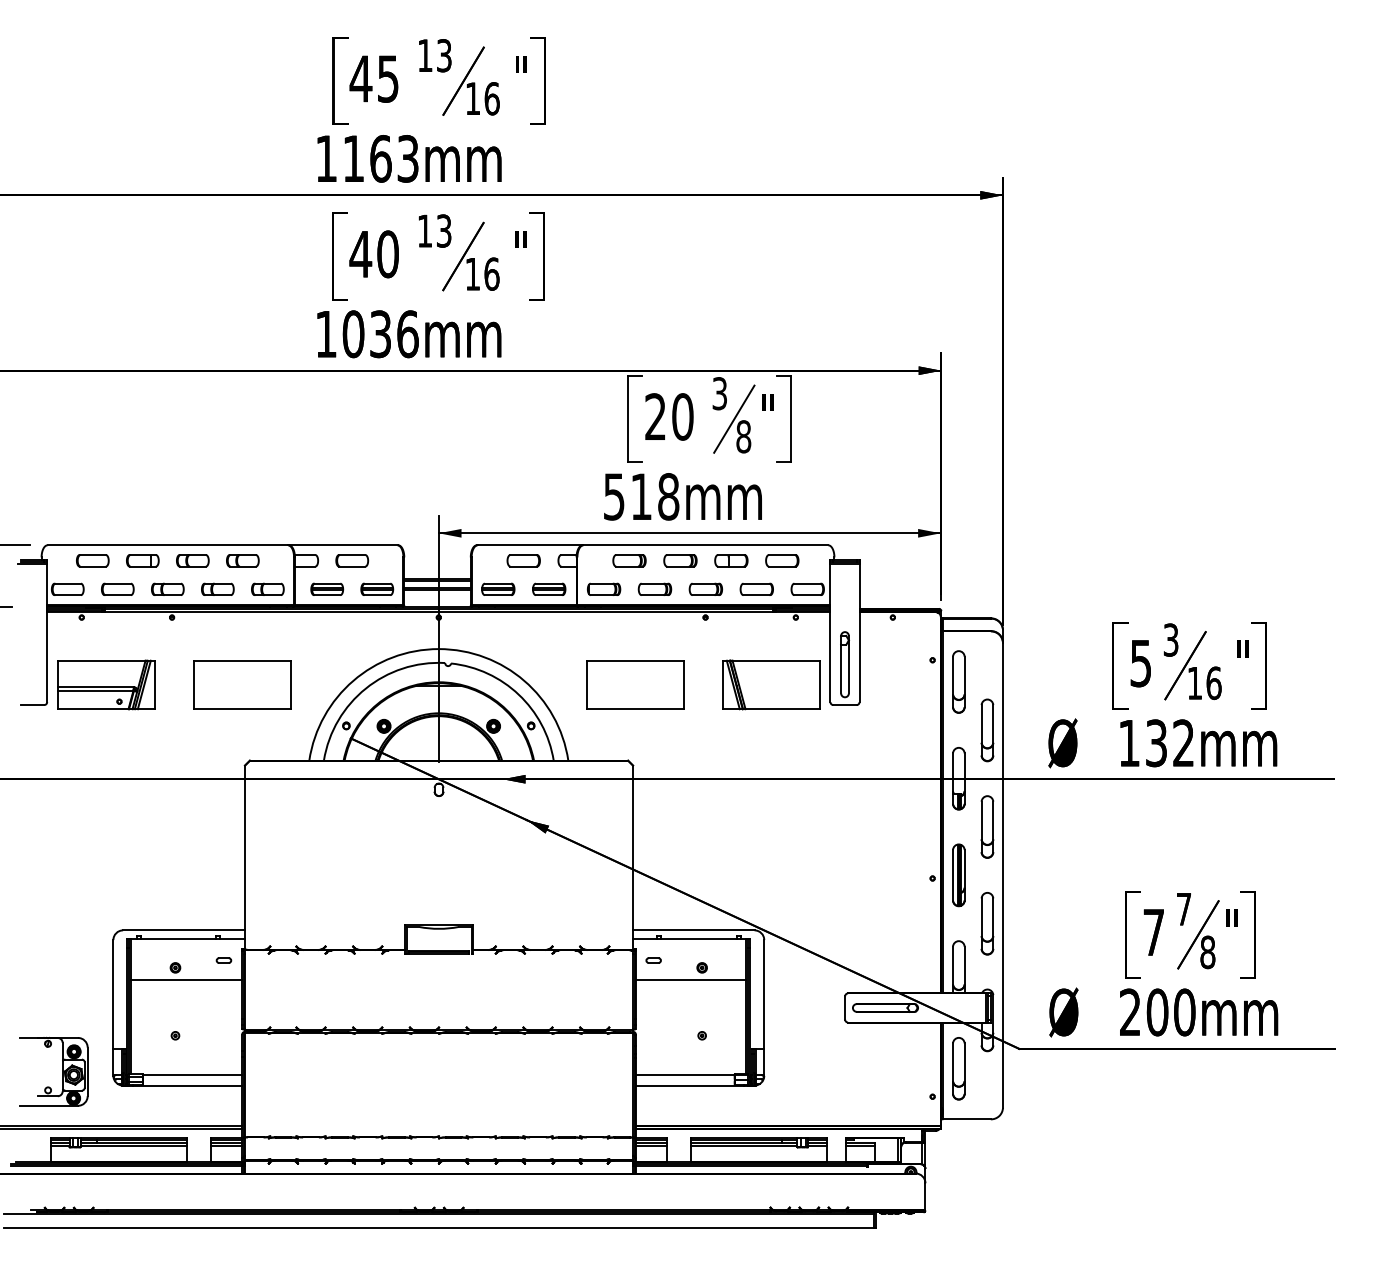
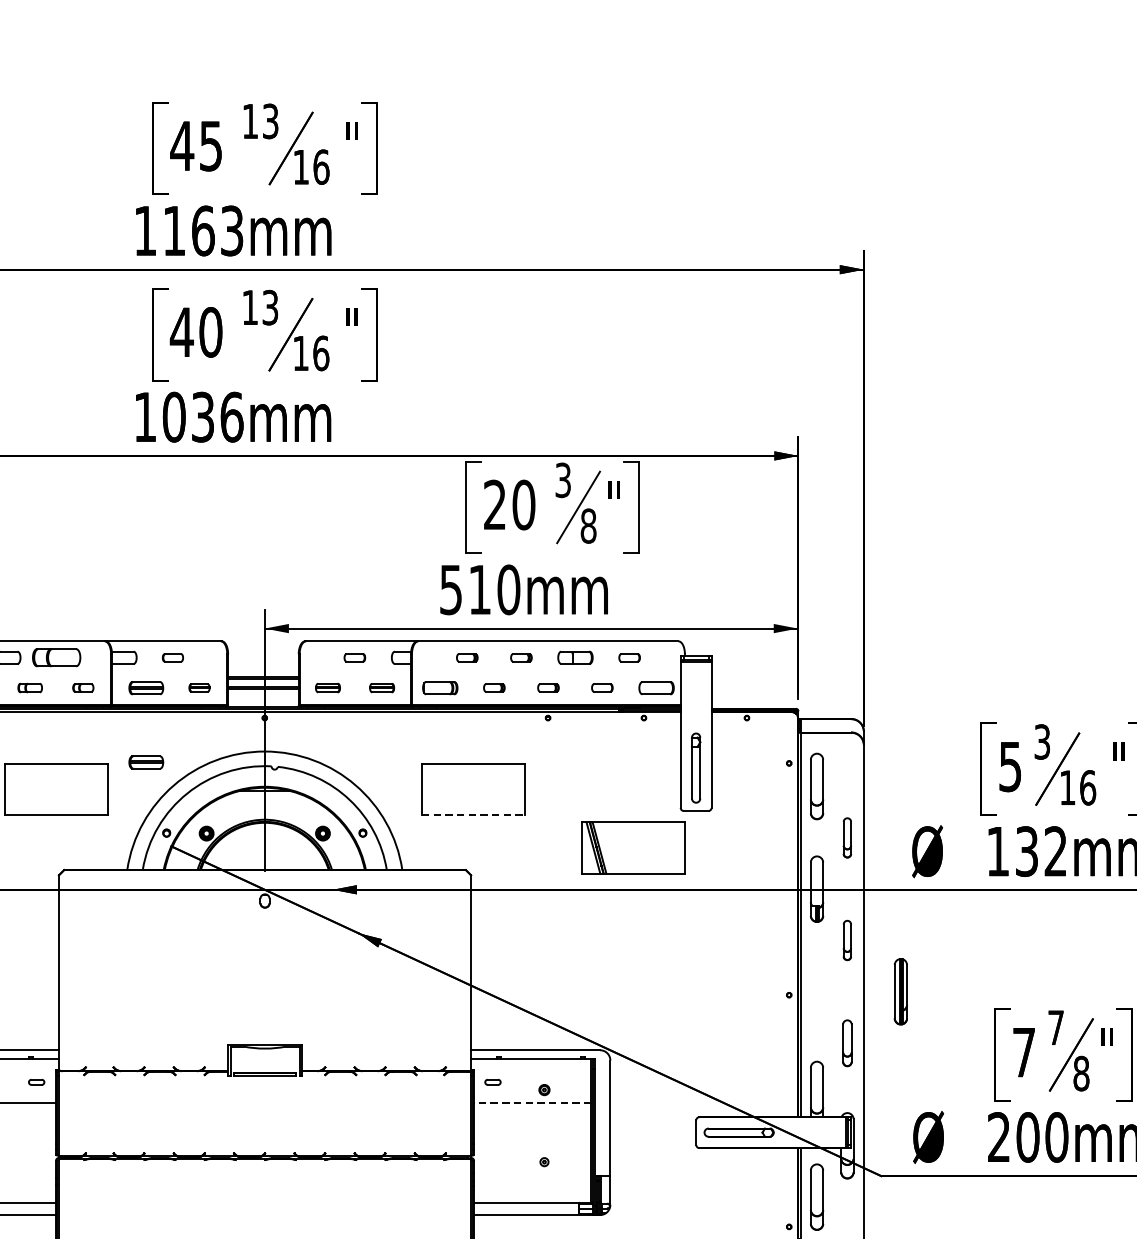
text: (668, 496) -> (508, 589), 518mm -> 510mm
part: (242, 560) -> (56, 657), size x1.4
part: (352, 560) -> (173, 657), size x0.6
part: (523, 560) -> (354, 657), size x0.6
part: (629, 560) -> (467, 657), size x0.6
part: (680, 560) -> (521, 657), size x0.6
part: (782, 560) -> (629, 657), size x0.6
part: (217, 588) -> (29, 687), size x0.7
part: (267, 588) -> (82, 687), size x0.6
part: (377, 588) -> (199, 687), size x0.6
part: (498, 588) -> (328, 687), size x0.7
part: (549, 588) -> (382, 687), size x0.7
part: (654, 588) -> (493, 687), size x0.6
part: (705, 588) -> (547, 687), size x0.6
part: (756, 588) -> (602, 687), size x0.6
part: (327, 658) -> (146, 761), added
part: (771, 684) -> (634, 847), moved
line: (635, 709) -> (473, 815), solid -> dashed
part: (987, 730) -> (847, 837), size x0.6
part: (987, 826) -> (847, 939), size x0.6
part: (958, 875) -> (900, 991), moved
part: (987, 923) -> (847, 1042), size x0.7
line: (690, 980) -> (532, 1103), solid -> dashed

